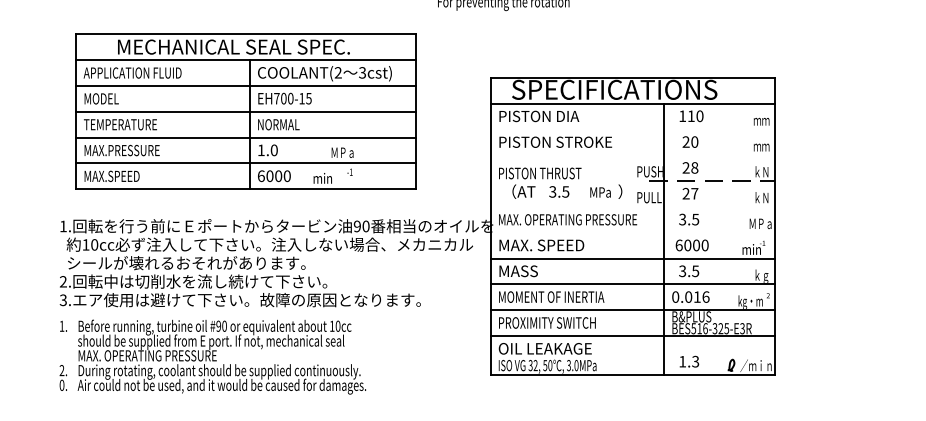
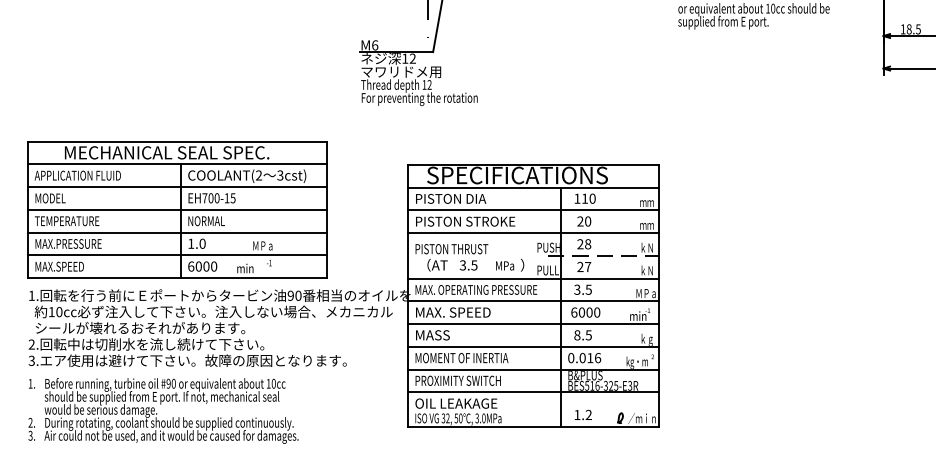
part: (245, 111) -> (177, 209), moved
line: (632, 129) -> (533, 210), added
line: (632, 155) -> (533, 233), added
line: (632, 206) -> (533, 278), added
line: (632, 232) -> (533, 301), added
text: (682, 270) -> (577, 334), 3.5 -> 8.5
text: (147, 356) -> (105, 410), MAX. OPERATING PRESSURE -> would be serious damage.
text: (695, 362) -> (588, 415), 1.3 -> 1.2
text: (61, 384) -> (30, 435), 0. -> 3.

